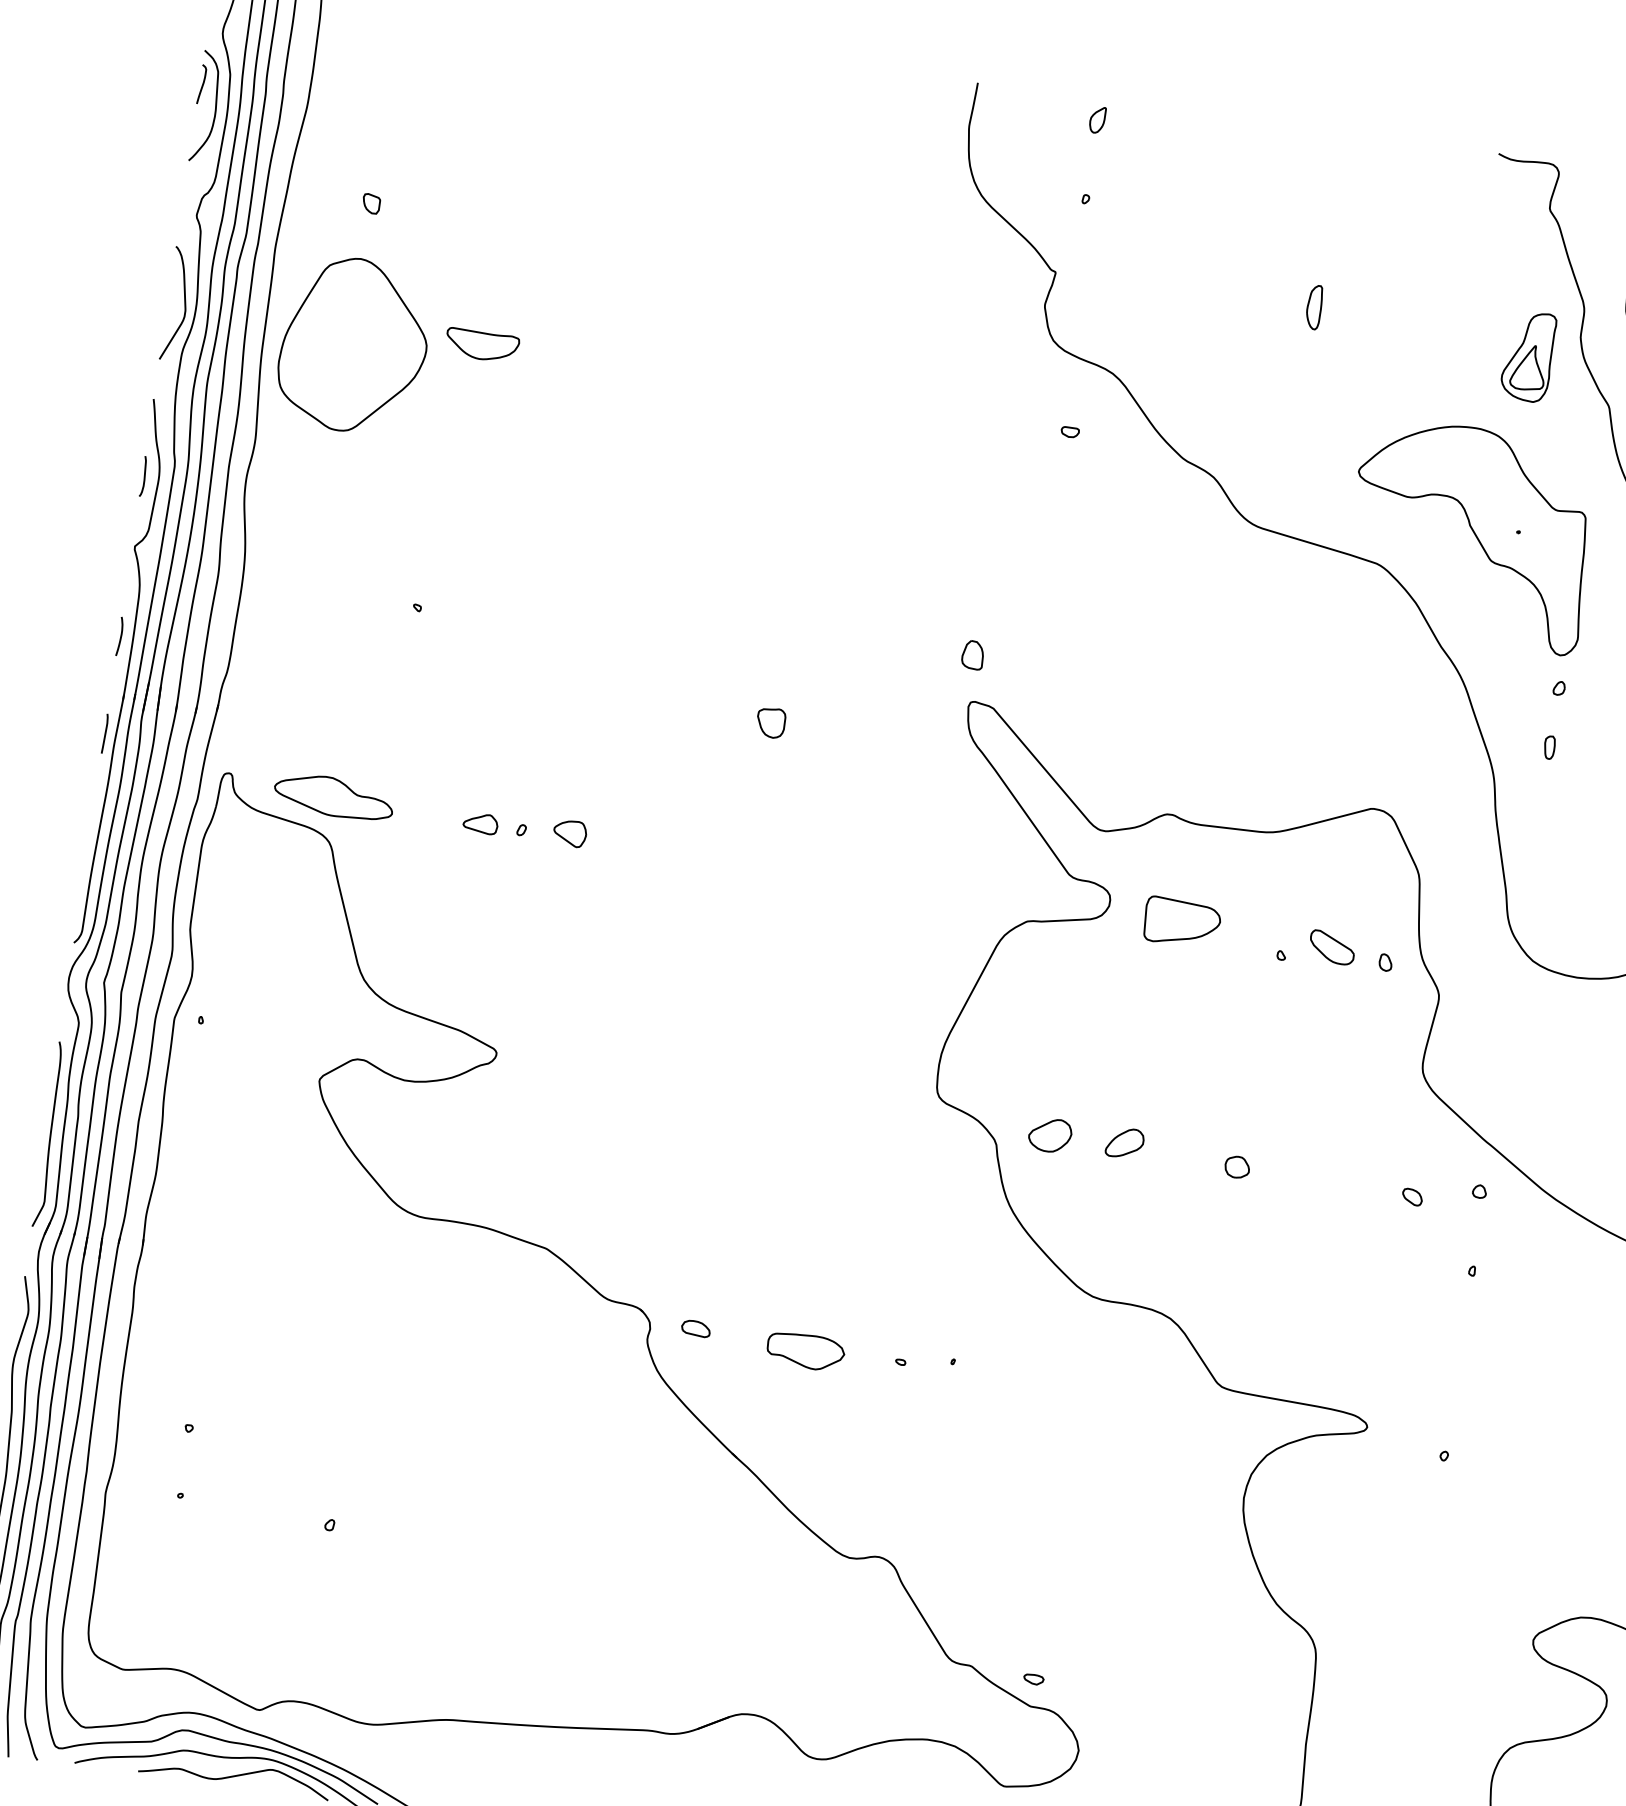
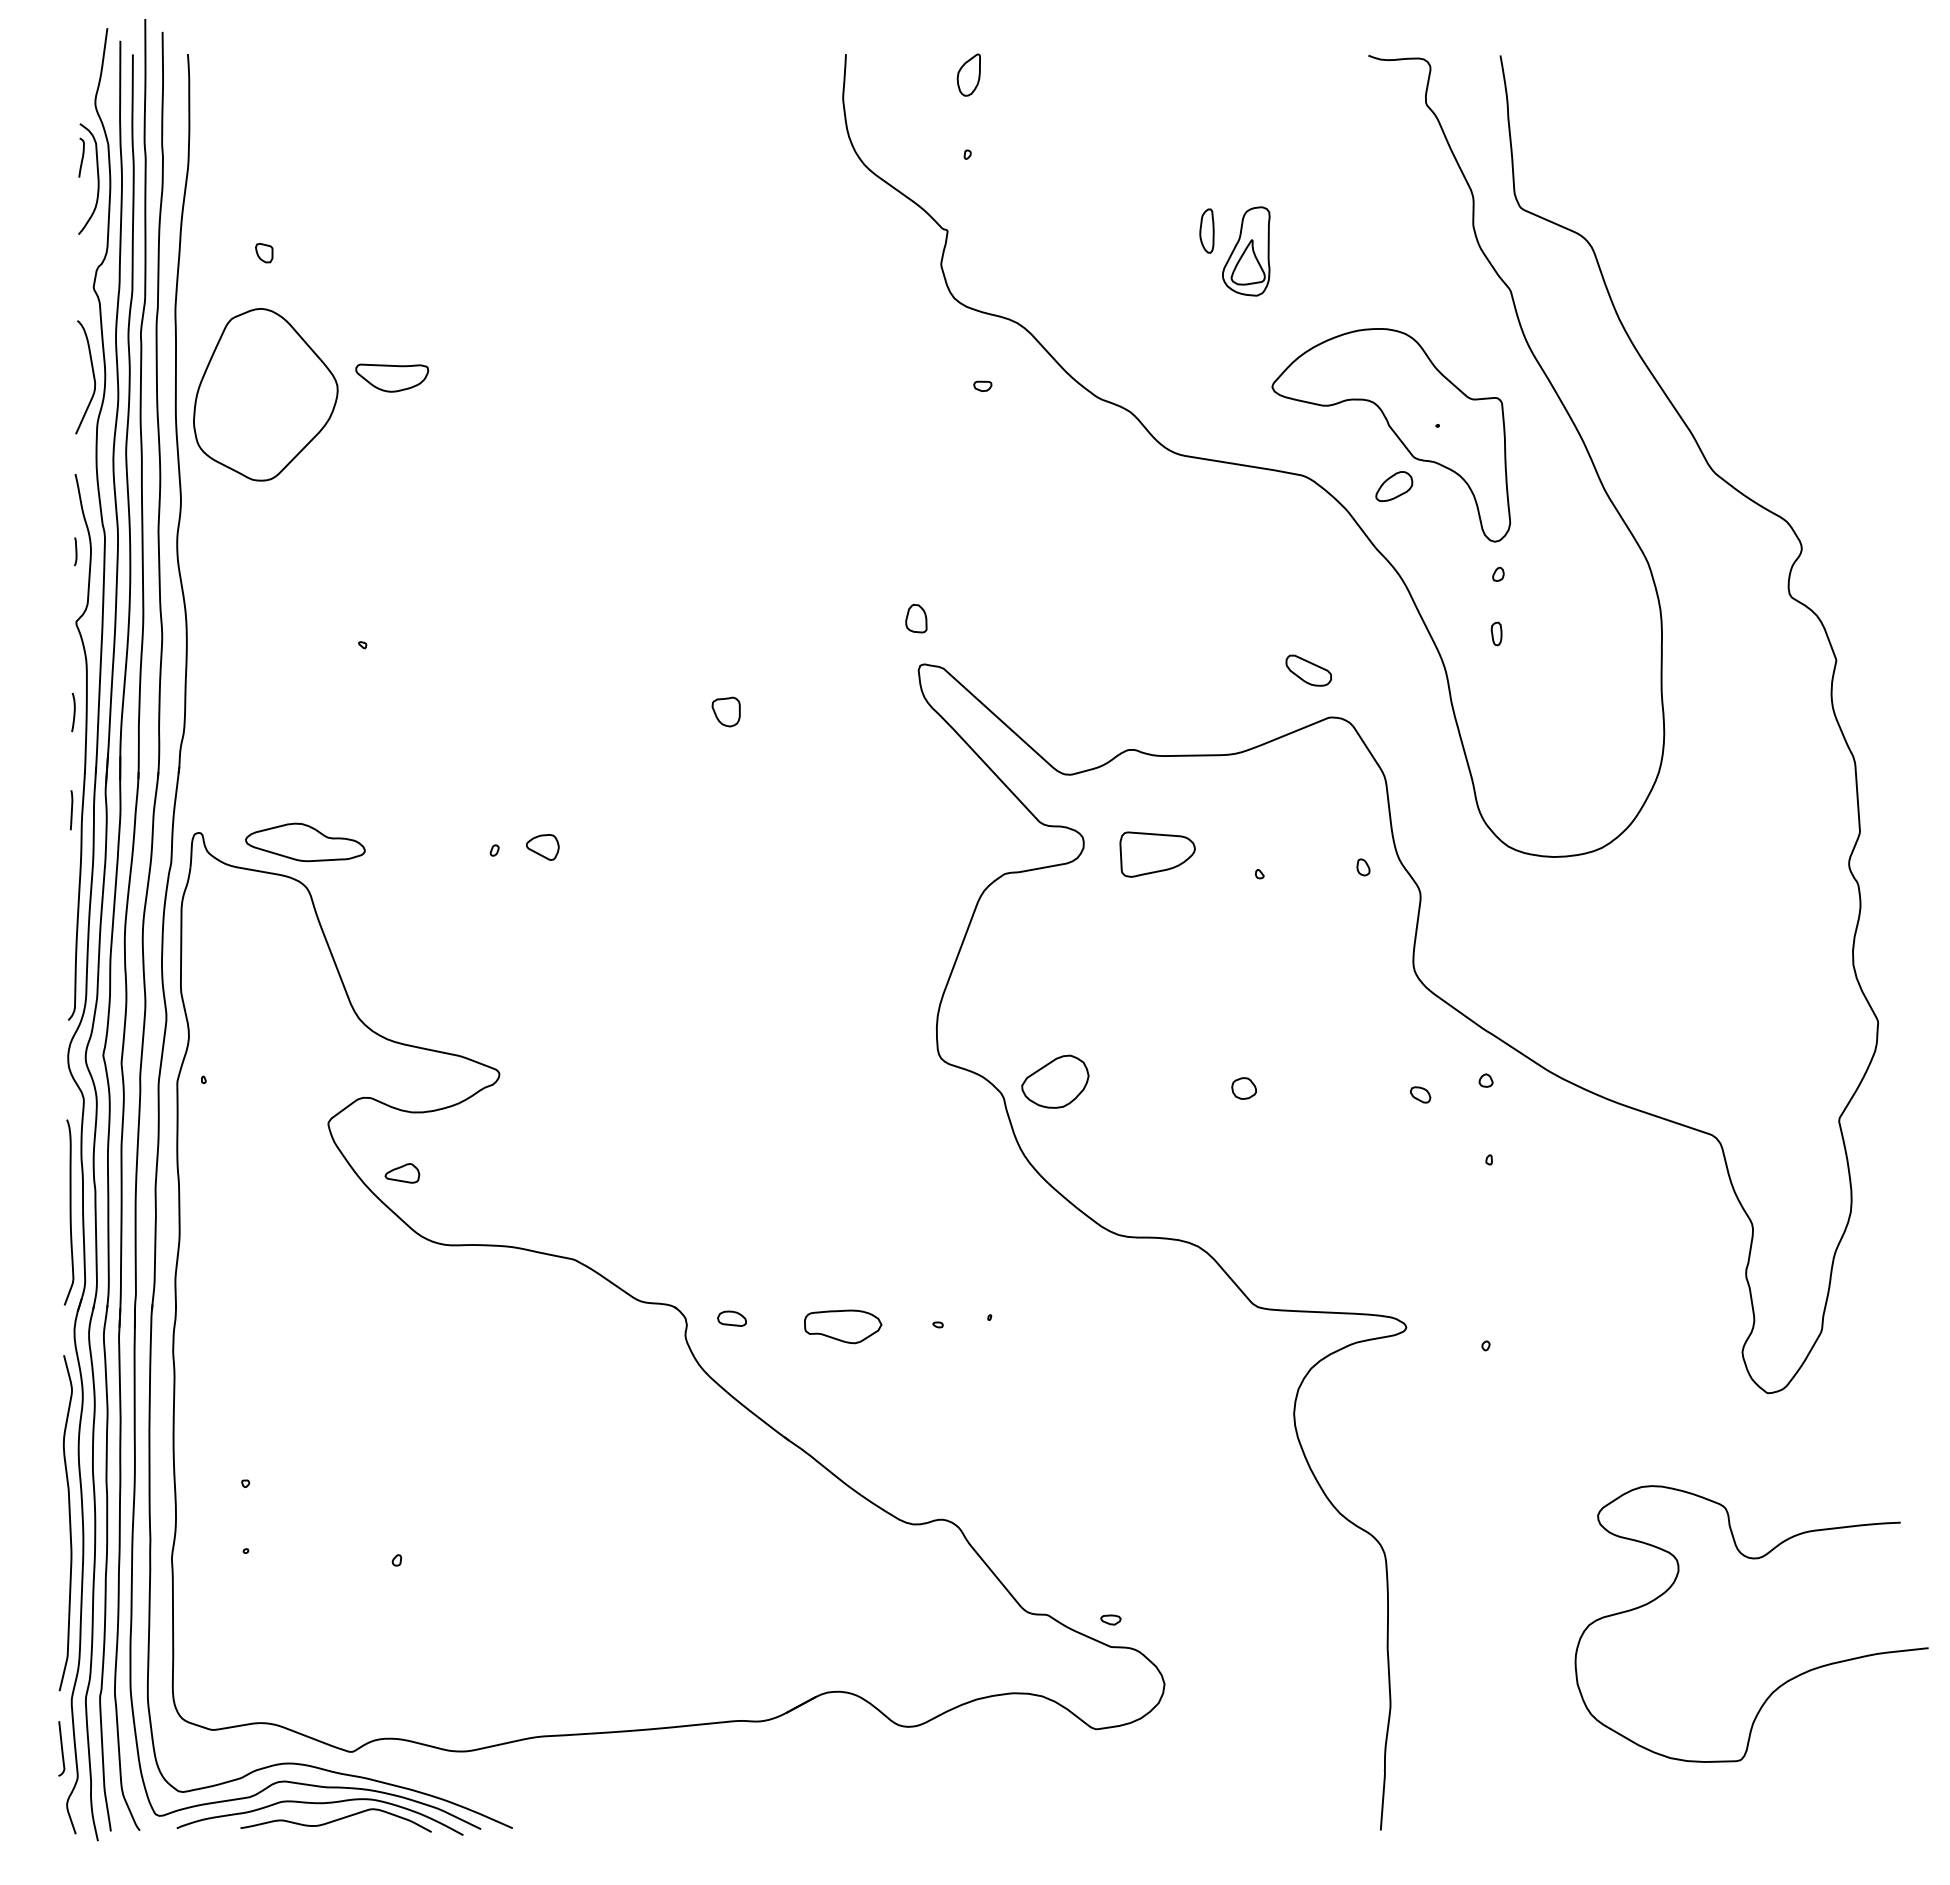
part: (1097, 119) -> (968, 74), size x1.6
part: (1528, 356) -> (1246, 251), moved
part: (143, 476) -> (75, 551), size x0.7
part: (480, 823) -> (402, 1173), moved
part: (1331, 947) -> (1308, 670), moved
part: (1050, 1135) -> (1055, 1081), size x1.6
part: (1125, 1143) -> (1394, 486), moved

